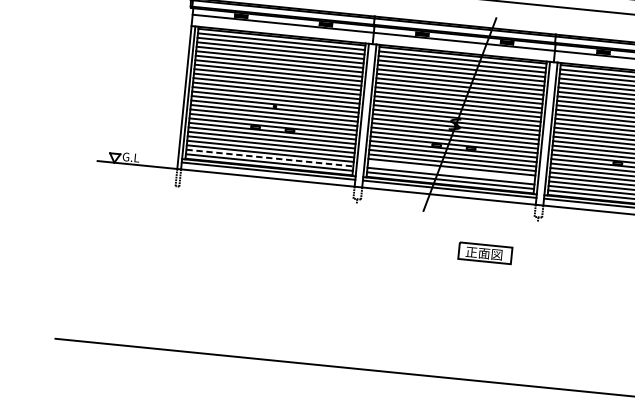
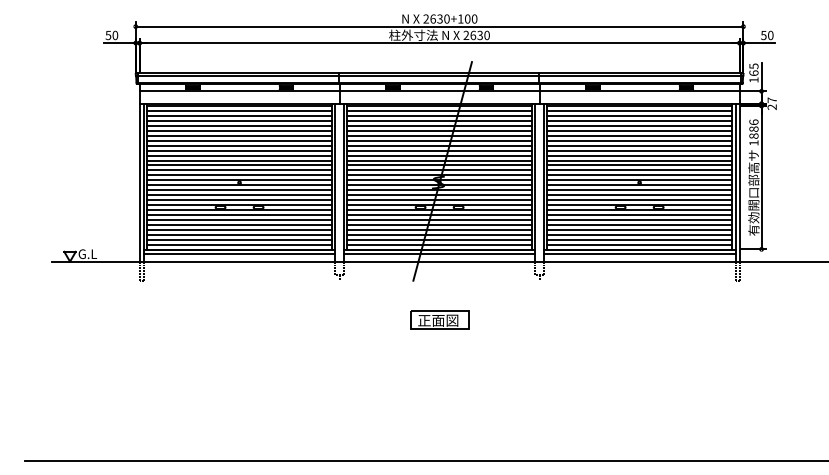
line: (270, 158) -> (240, 239), dashed -> solid
line: (451, 171) -> (439, 234), added
part: (485, 252) -> (439, 319), moved

